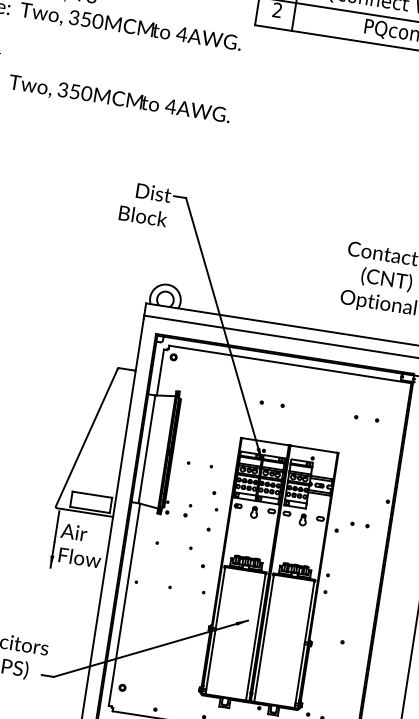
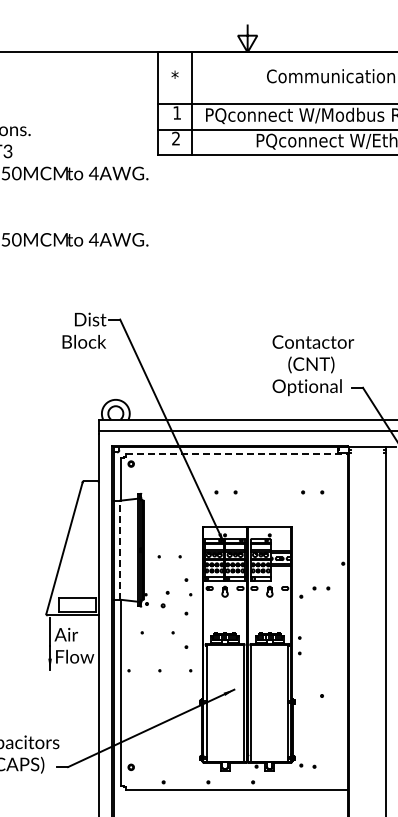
line: (291, 364) -> (237, 454), solid -> dashed
line: (147, 448) -> (120, 549), solid -> dashed
part: (187, 510) -> (164, 599), size x1.4

